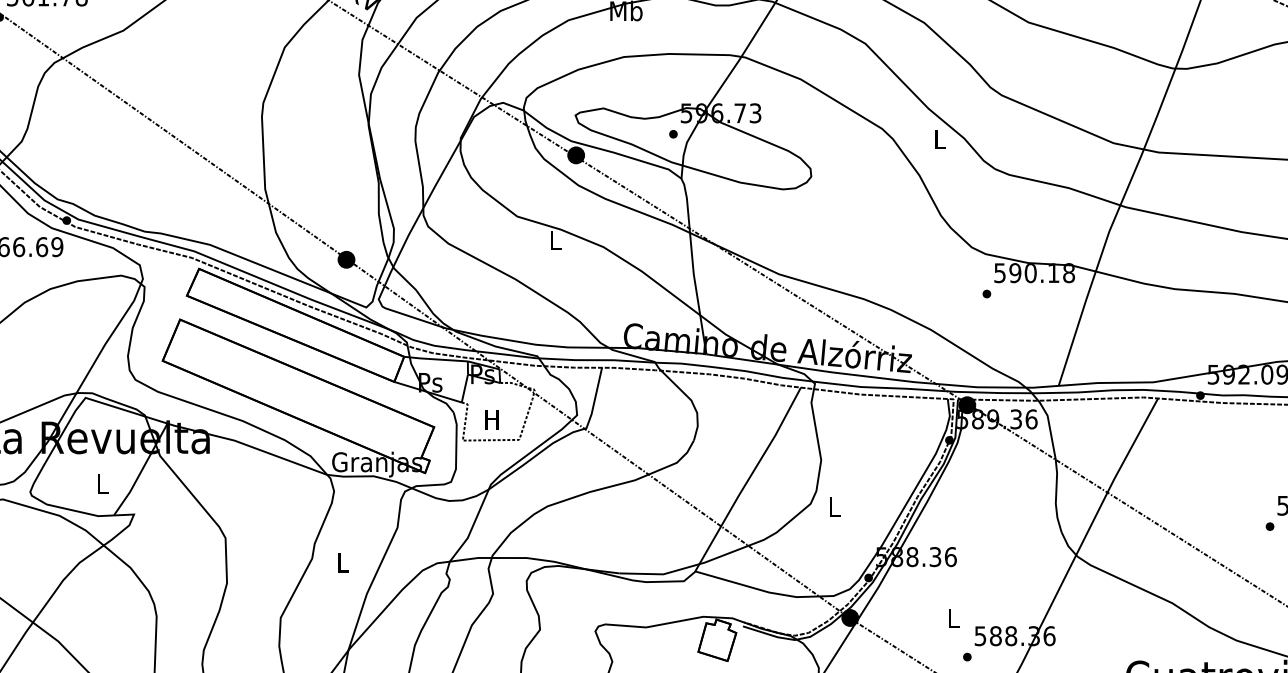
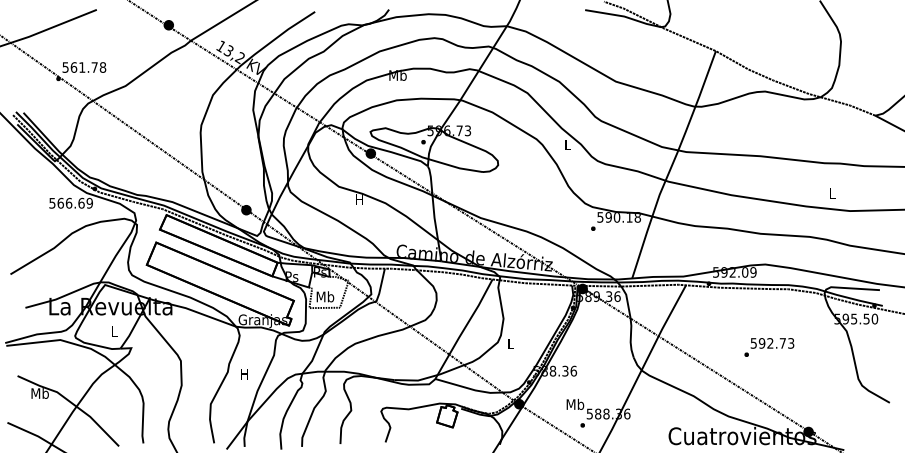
text: (555, 240) -> (359, 199), L -> H
text: (492, 419) -> (325, 296), H -> Mb
text: (342, 563) -> (244, 374), L -> H
text: (953, 616) -> (575, 403), L -> Mb

